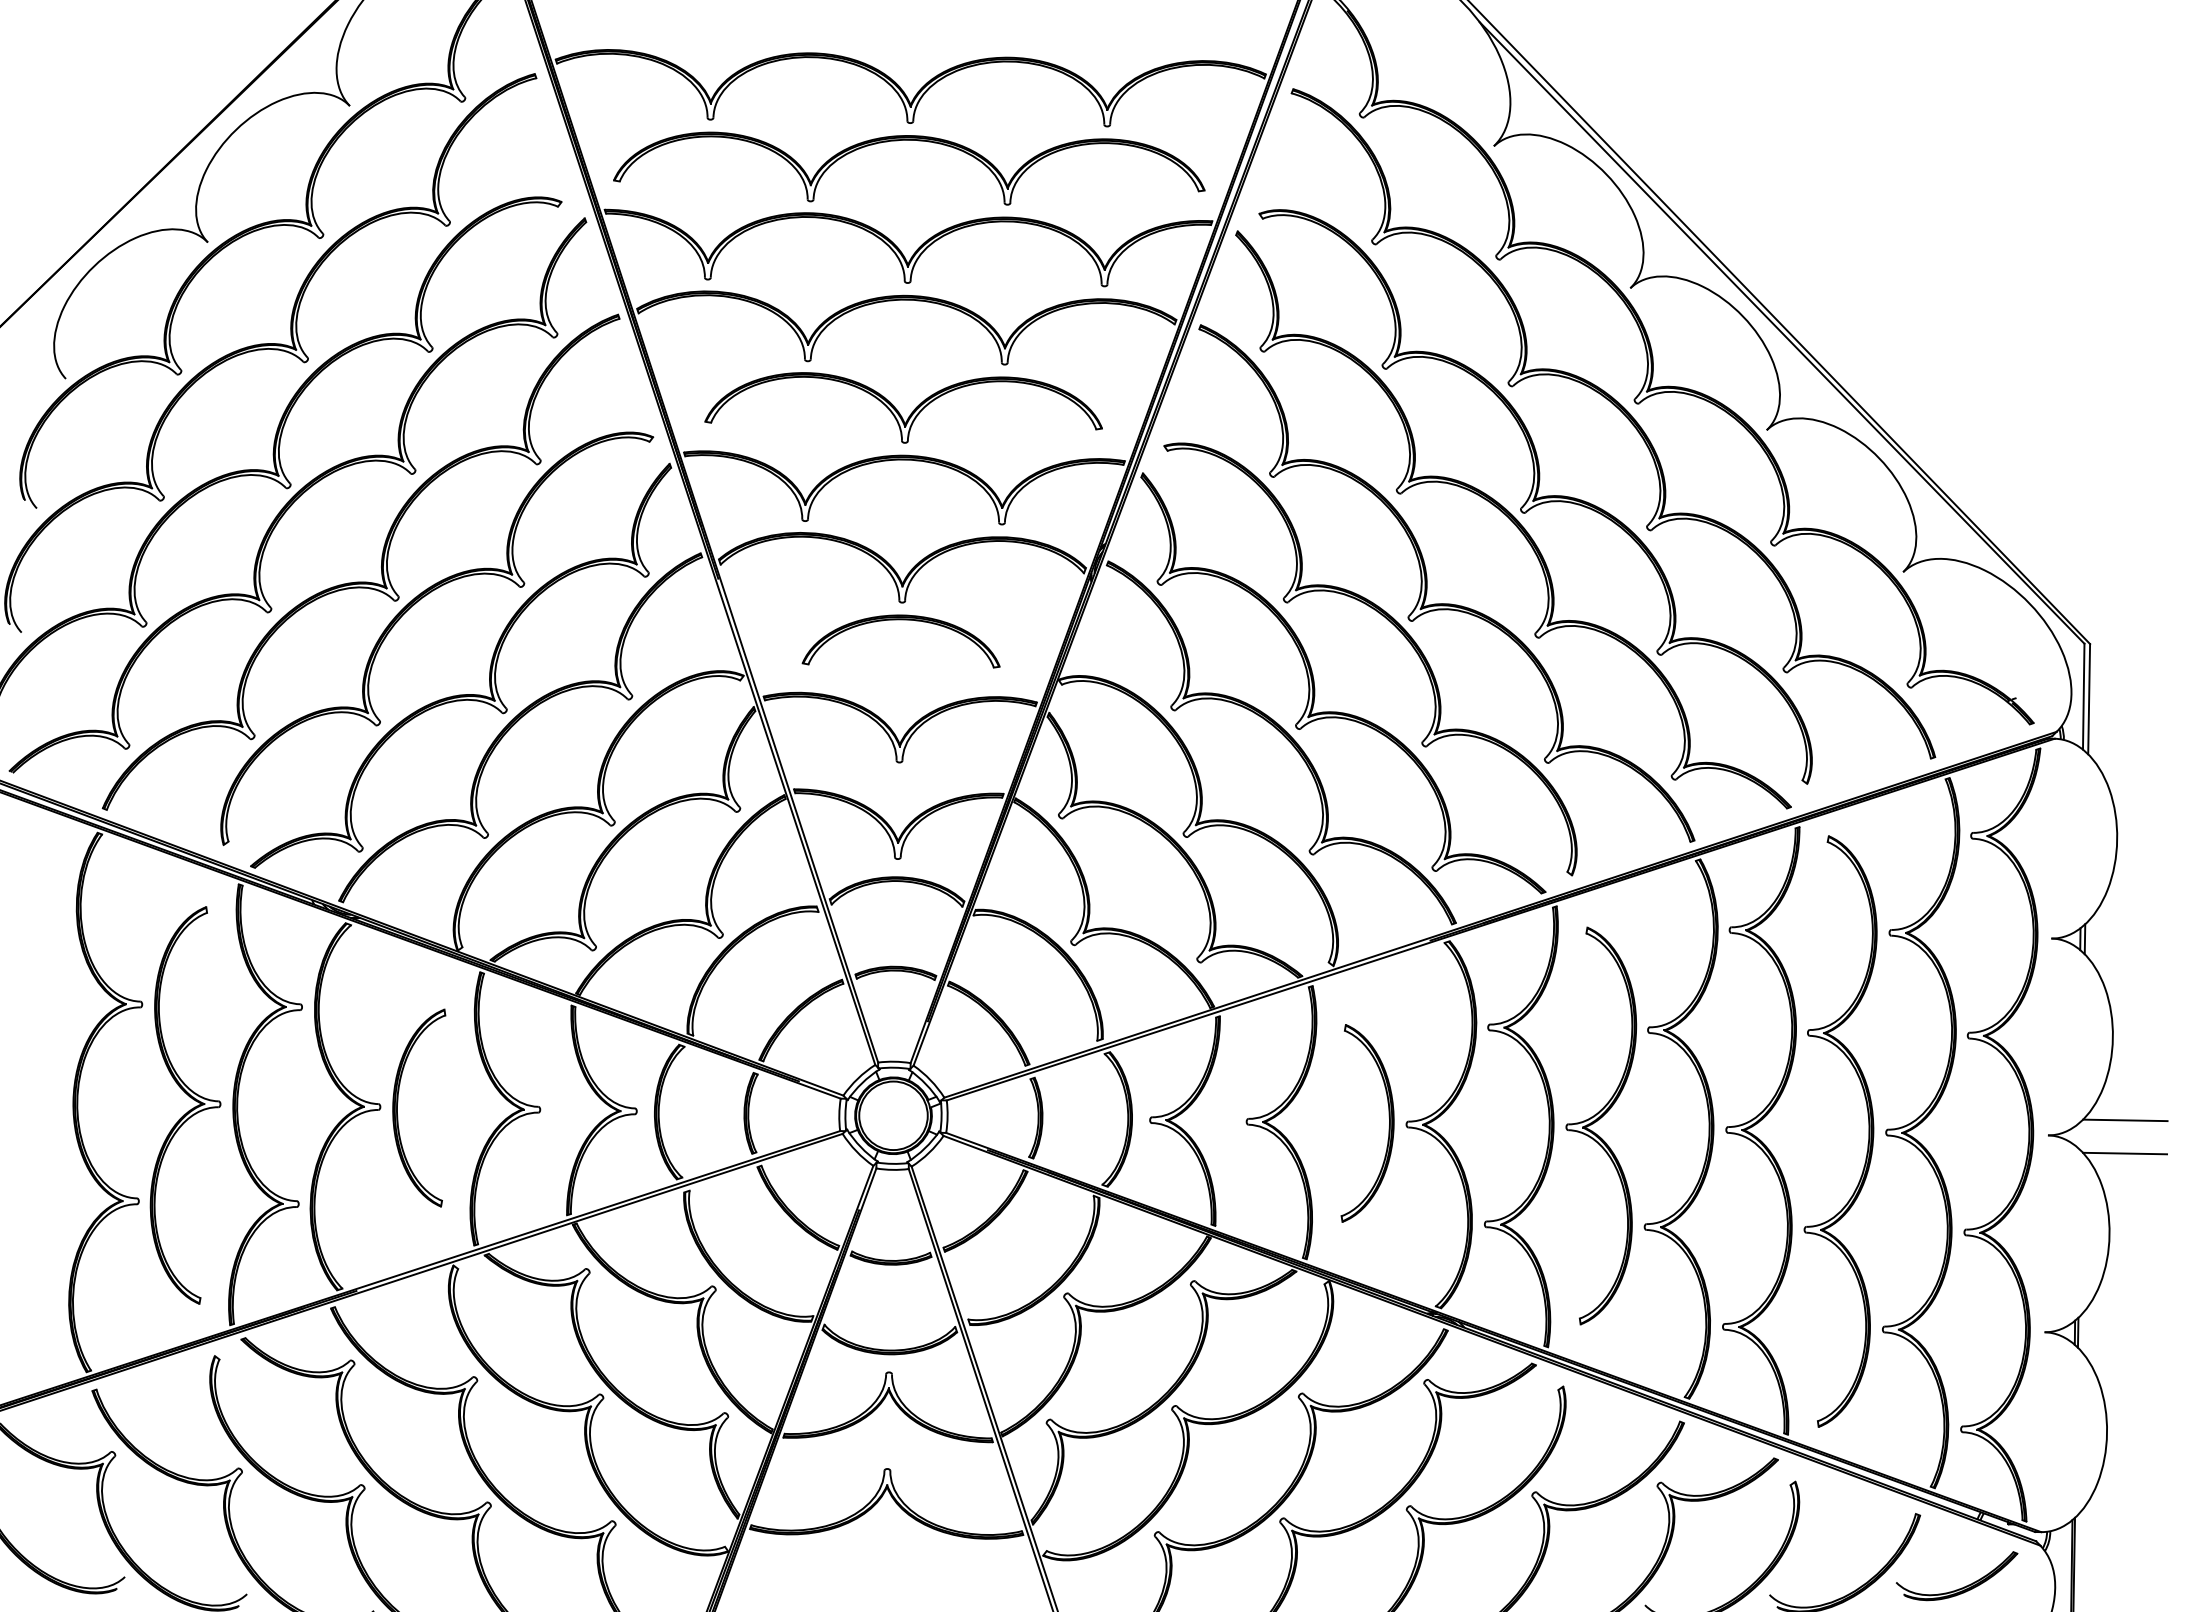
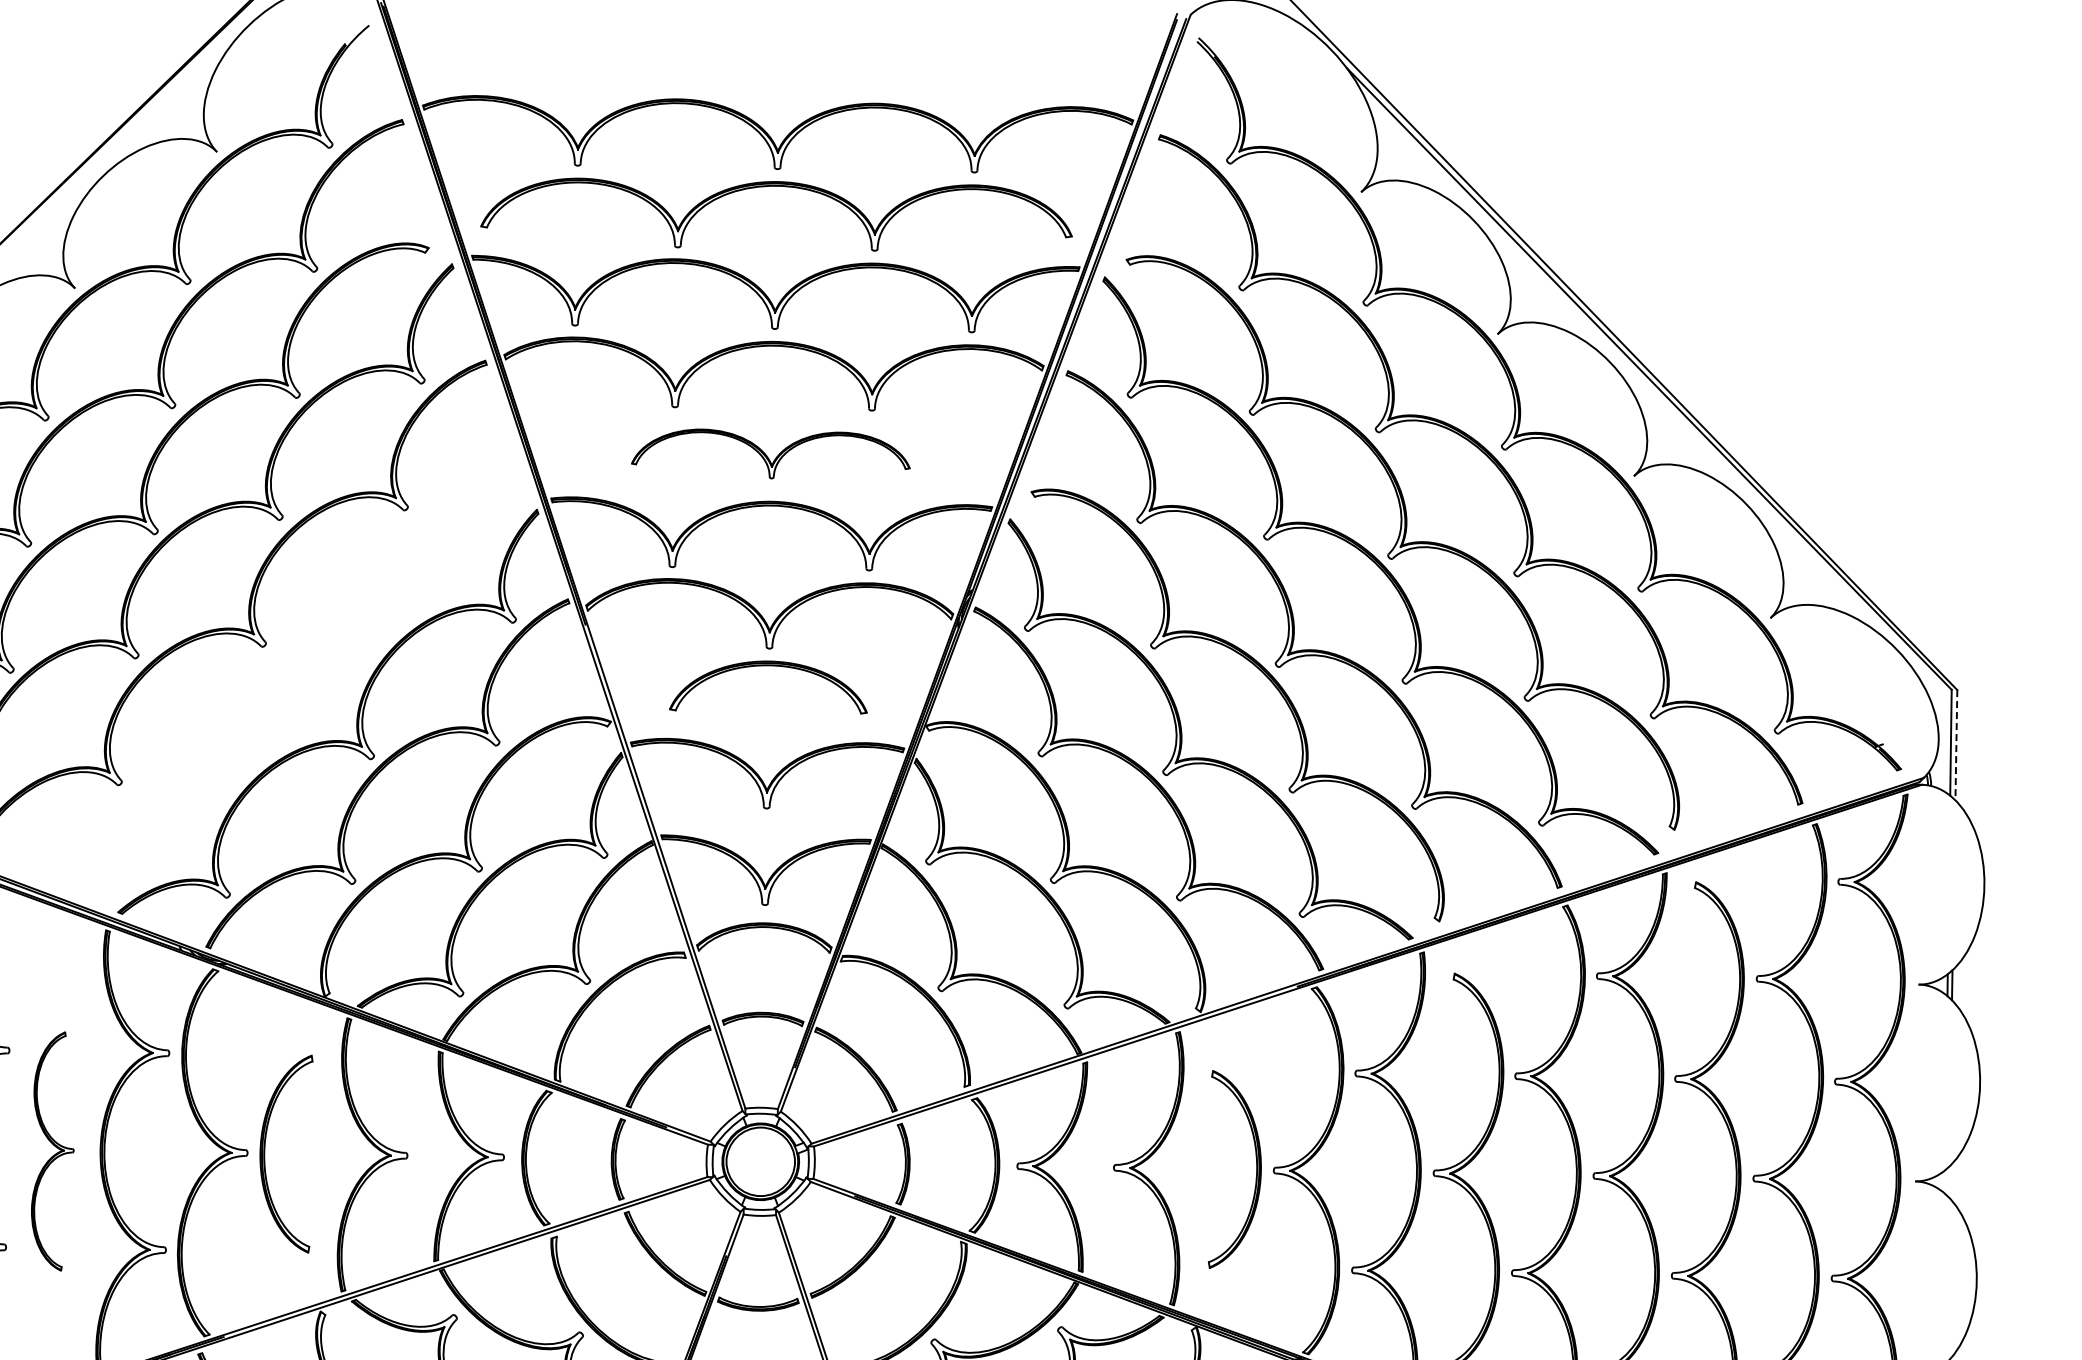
part: (903, 407) -> (770, 453), size x0.7
part: (414, 605) -> (281, 651), removed
line: (2089, 699) -> (1956, 745), solid -> dashed
part: (185, 1105) -> (52, 1151), size x0.6
line: (2125, 1120) -> (1992, 1166), removed
line: (2124, 1153) -> (1991, 1199), removed

